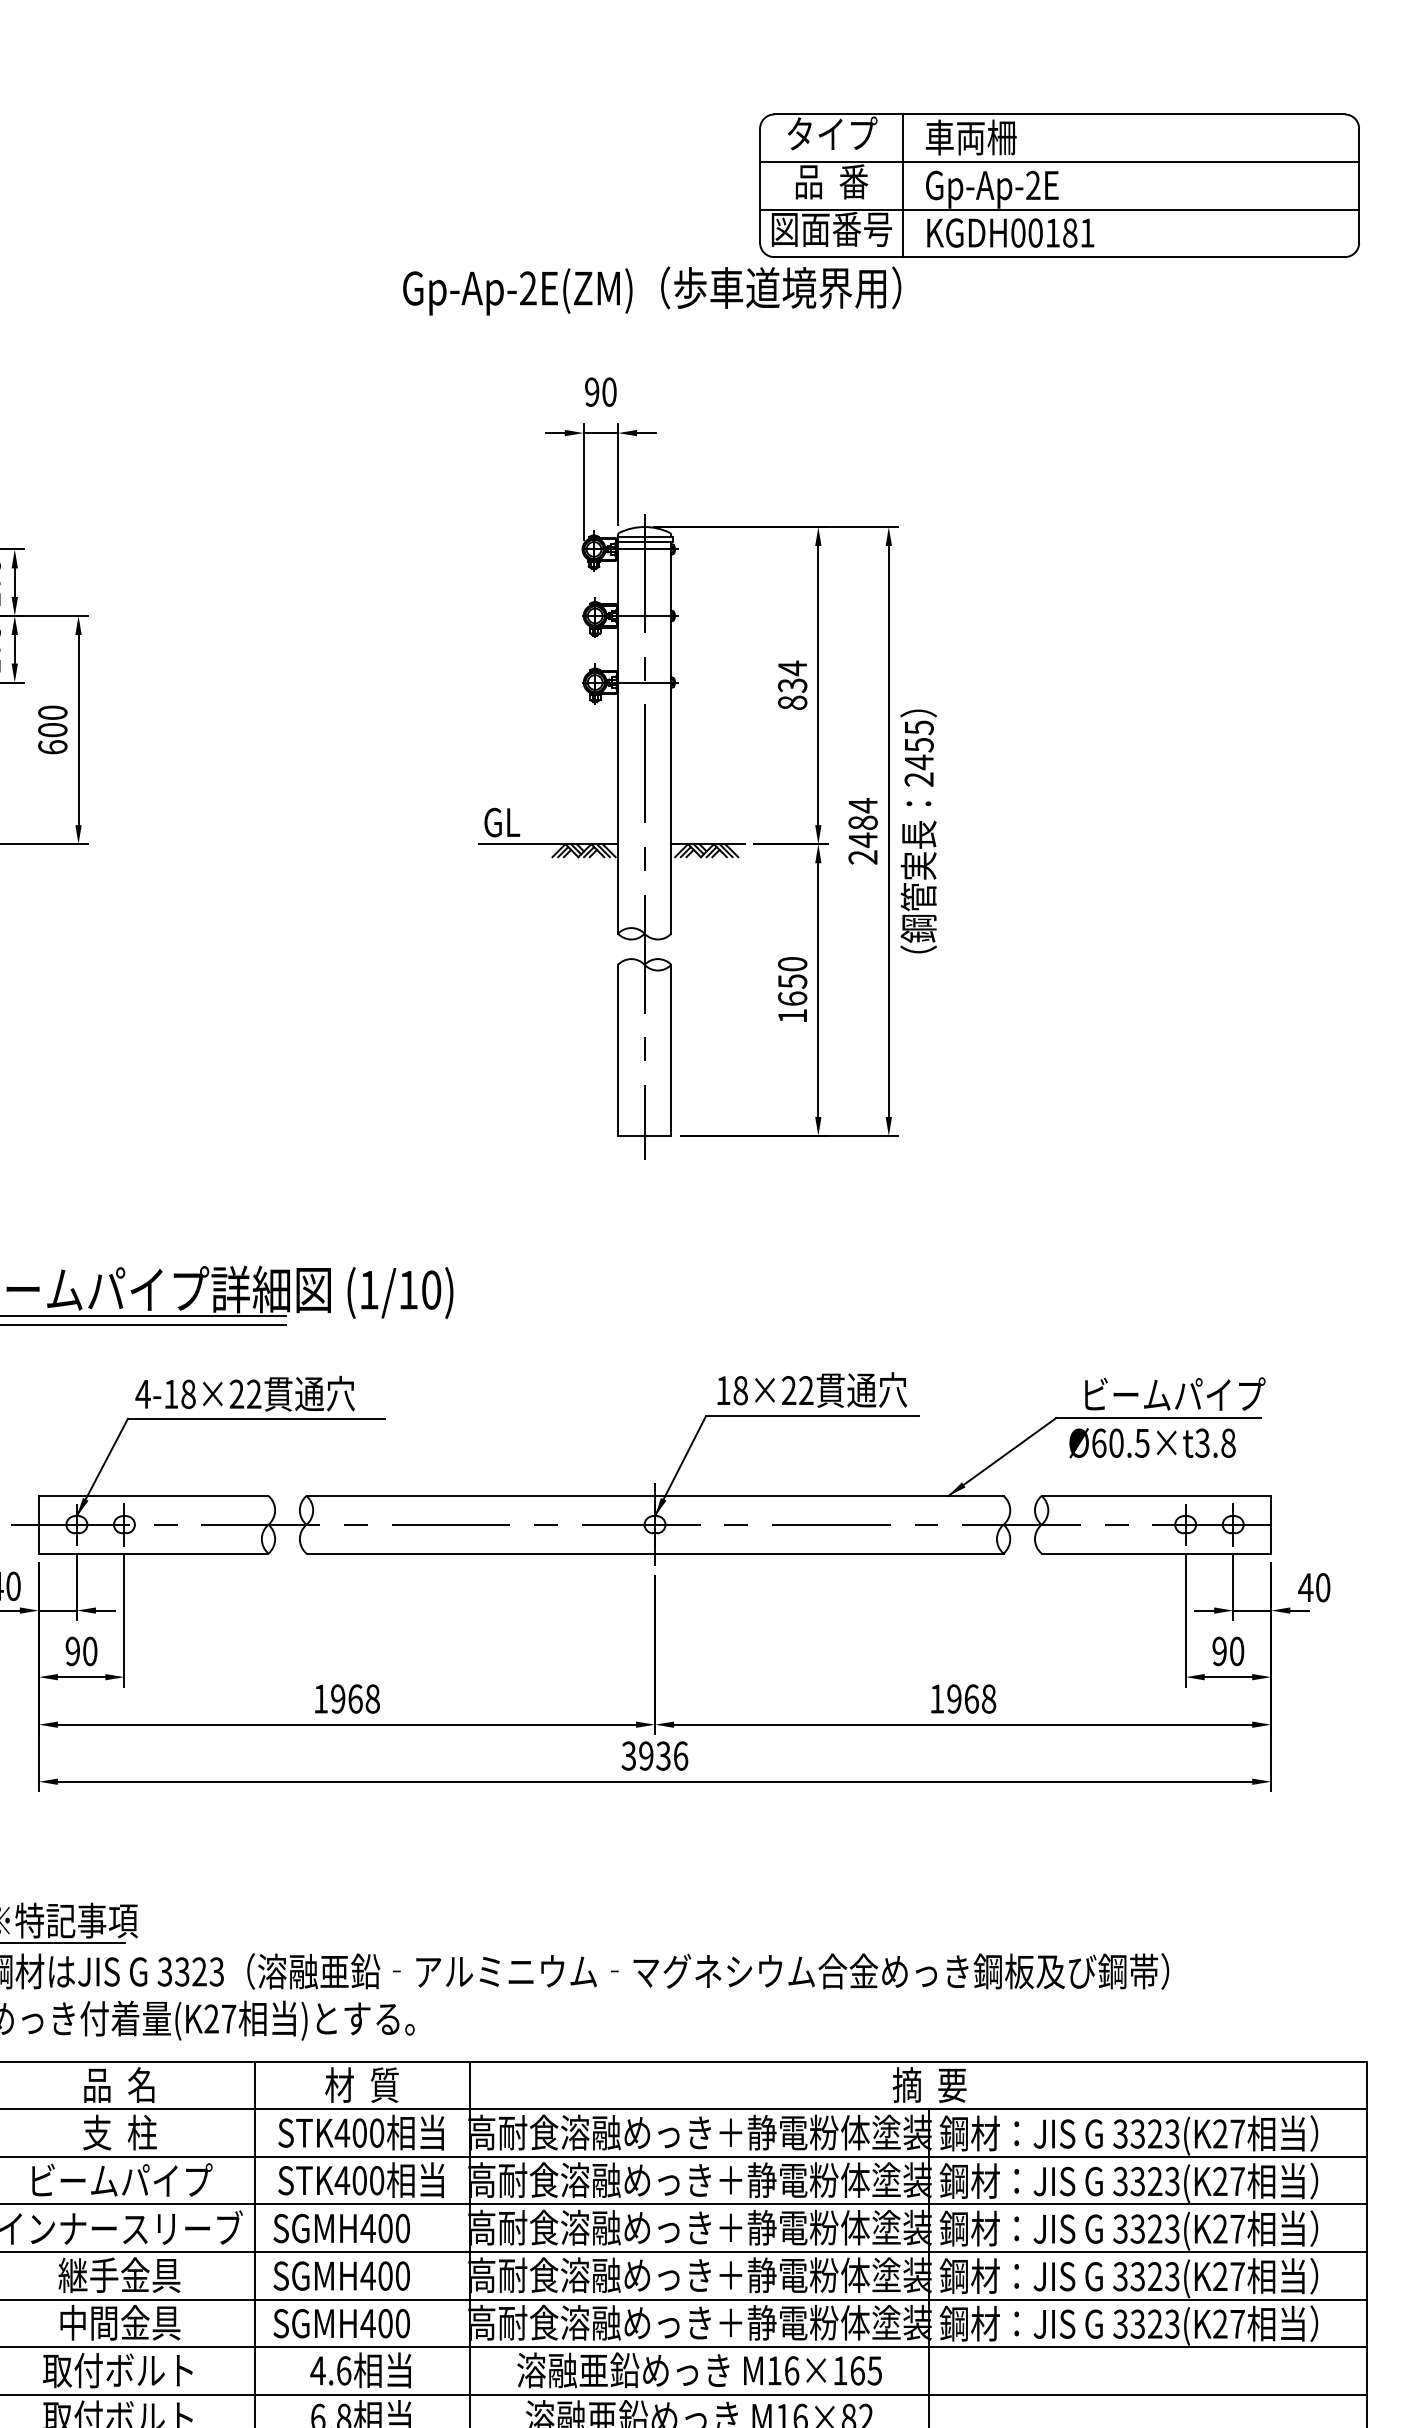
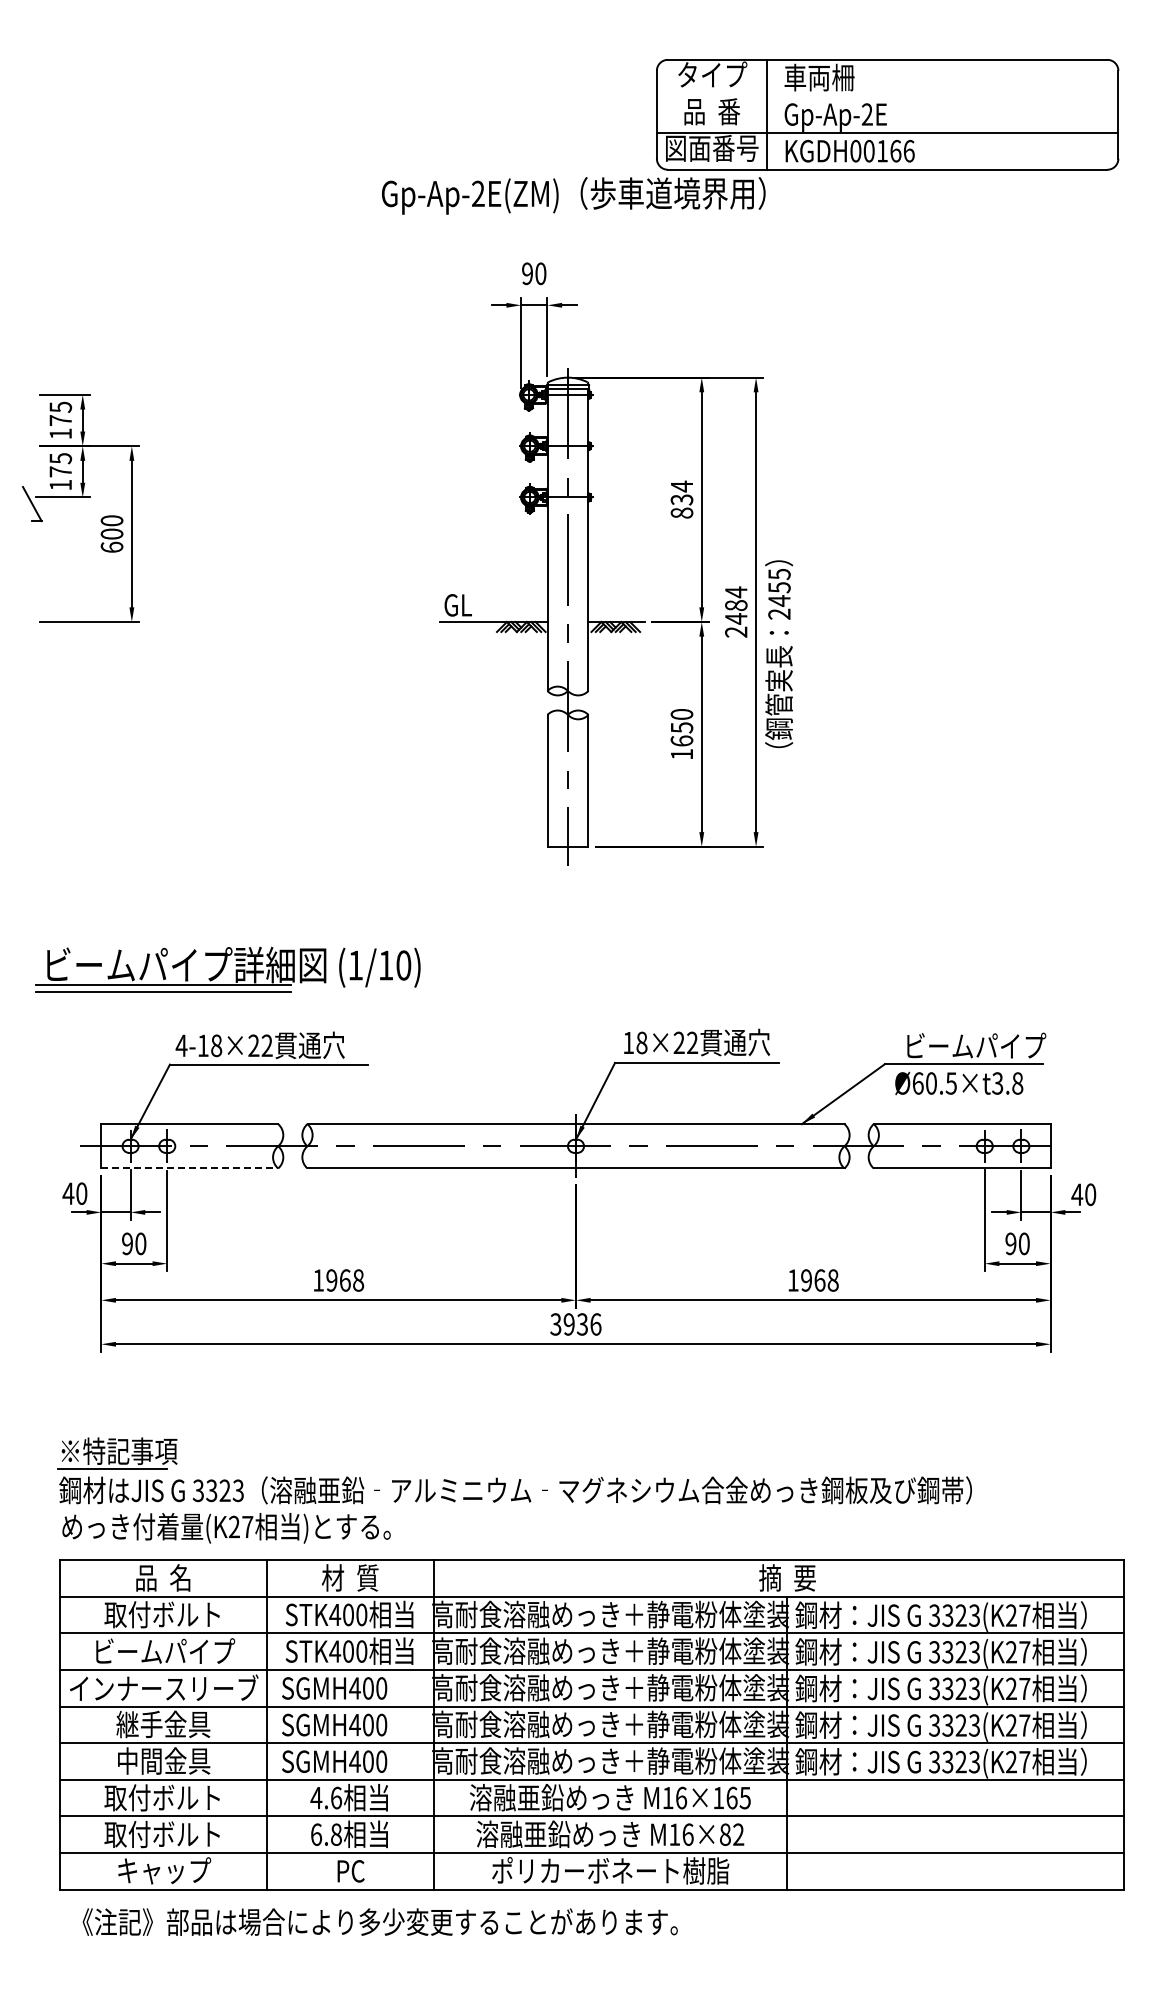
line: (1059, 162) -> (887, 96), removed
text: (1078, 232) -> (902, 150), KGDH00181 -> KGDH00166
text: (919, 830) -> (779, 653), moved
line: (154, 1553) -> (190, 1168), solid -> dashed
text: (117, 2132) -> (161, 1614), 支  柱 -> 取付ボルト

